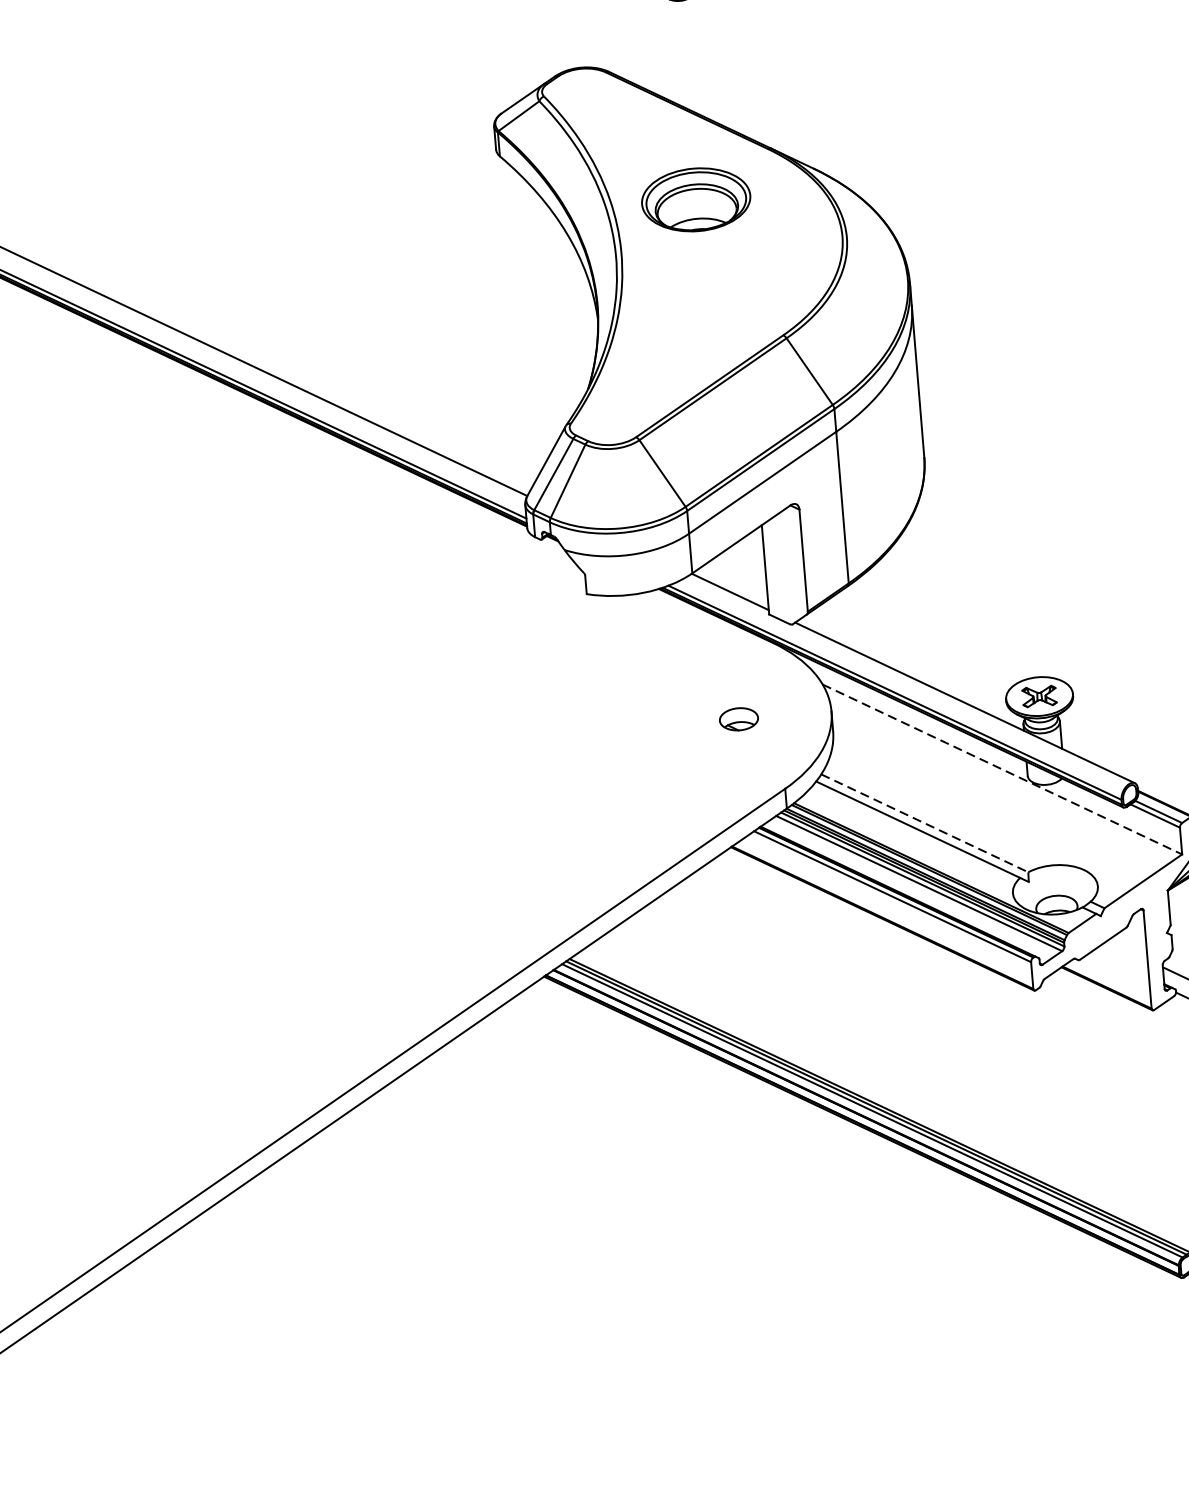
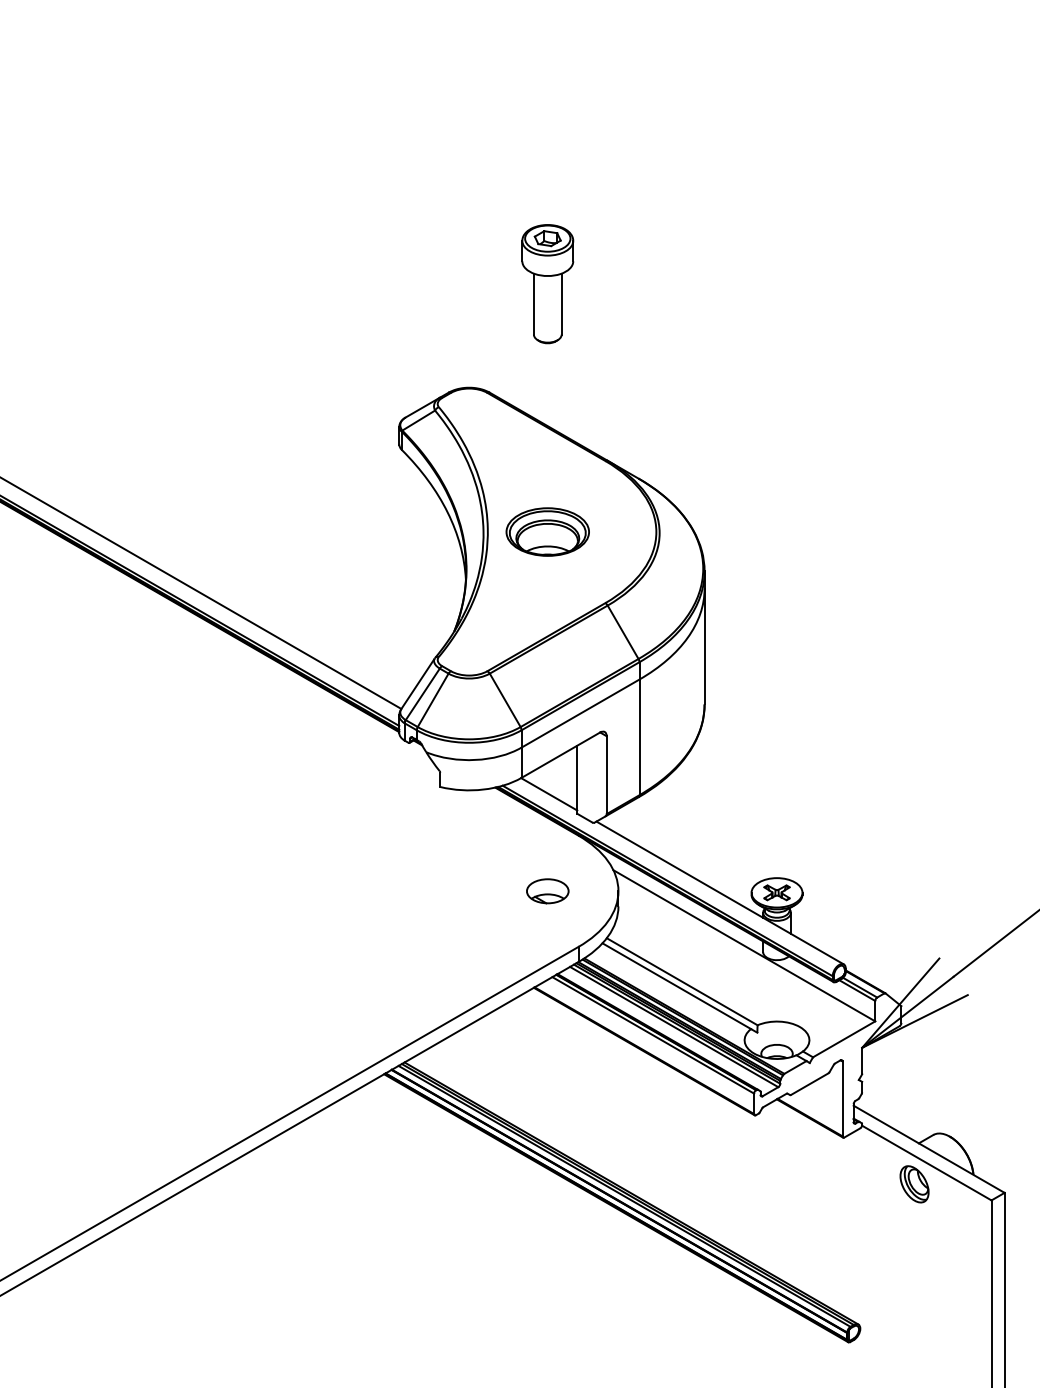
part: (695, 199) -> (547, 531), moved
part: (738, 719) -> (547, 891), size x1.43
line: (1002, 770) -> (744, 946), dashed -> solid
line: (925, 824) -> (682, 982), dashed -> solid

